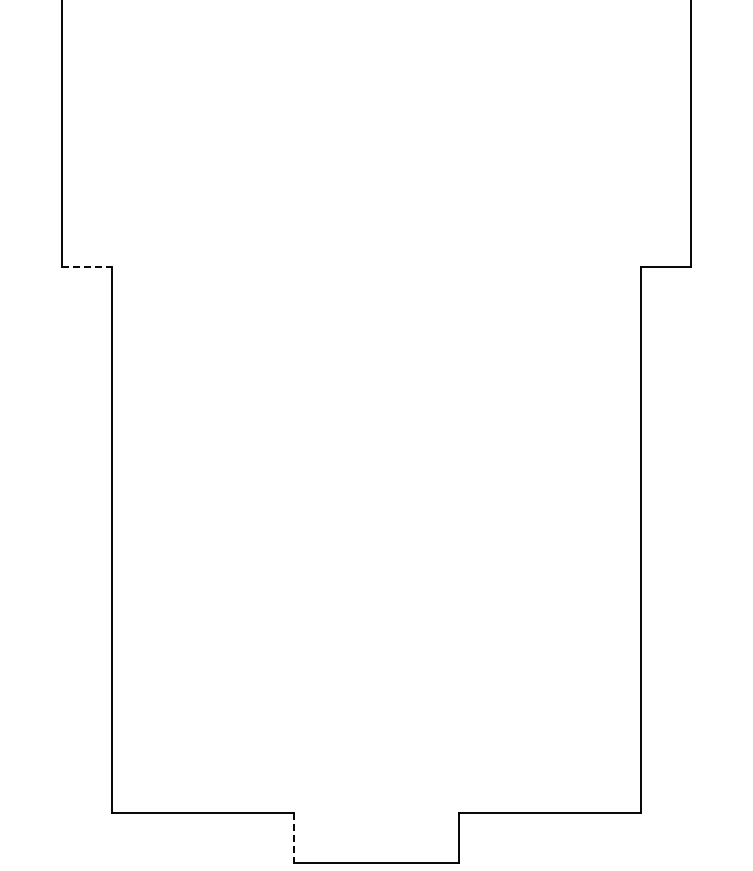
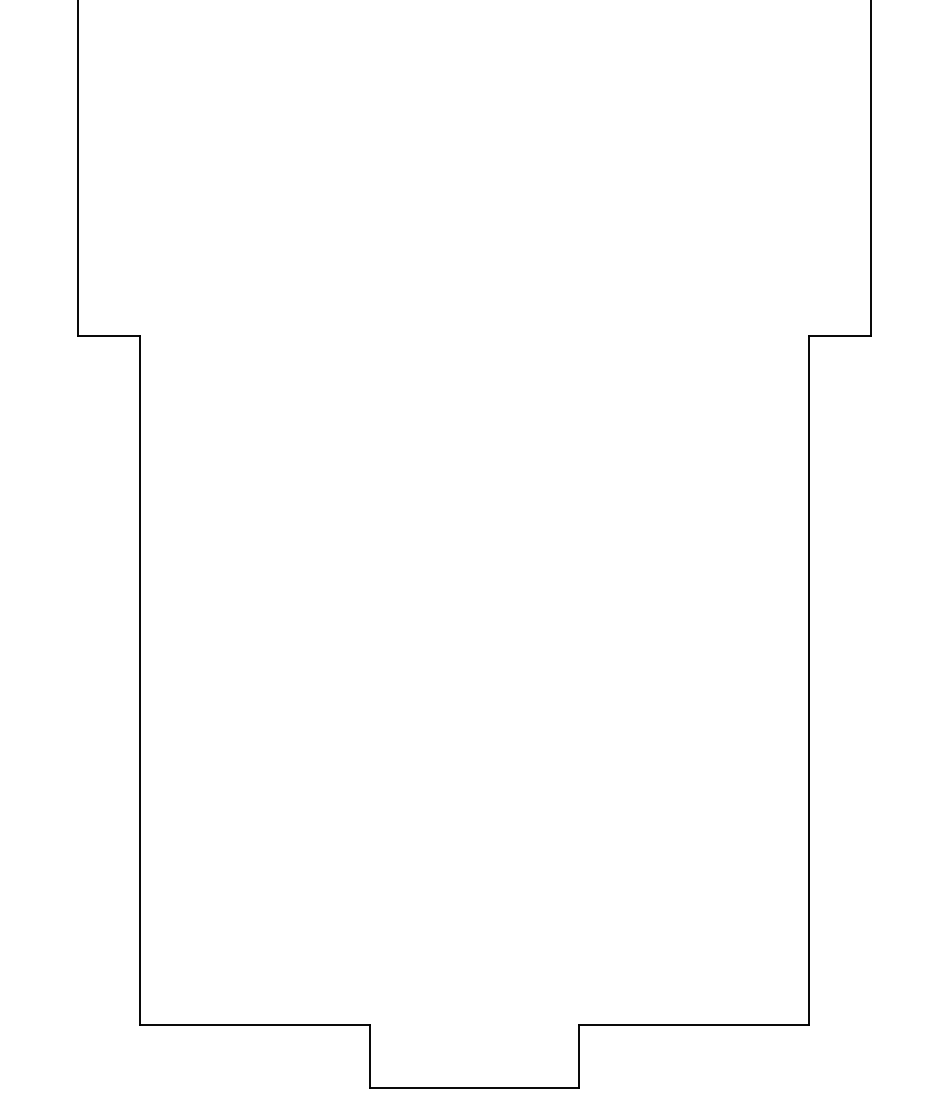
line: (86, 266) -> (108, 335), dashed -> solid
line: (293, 838) -> (369, 1057), dashed -> solid

